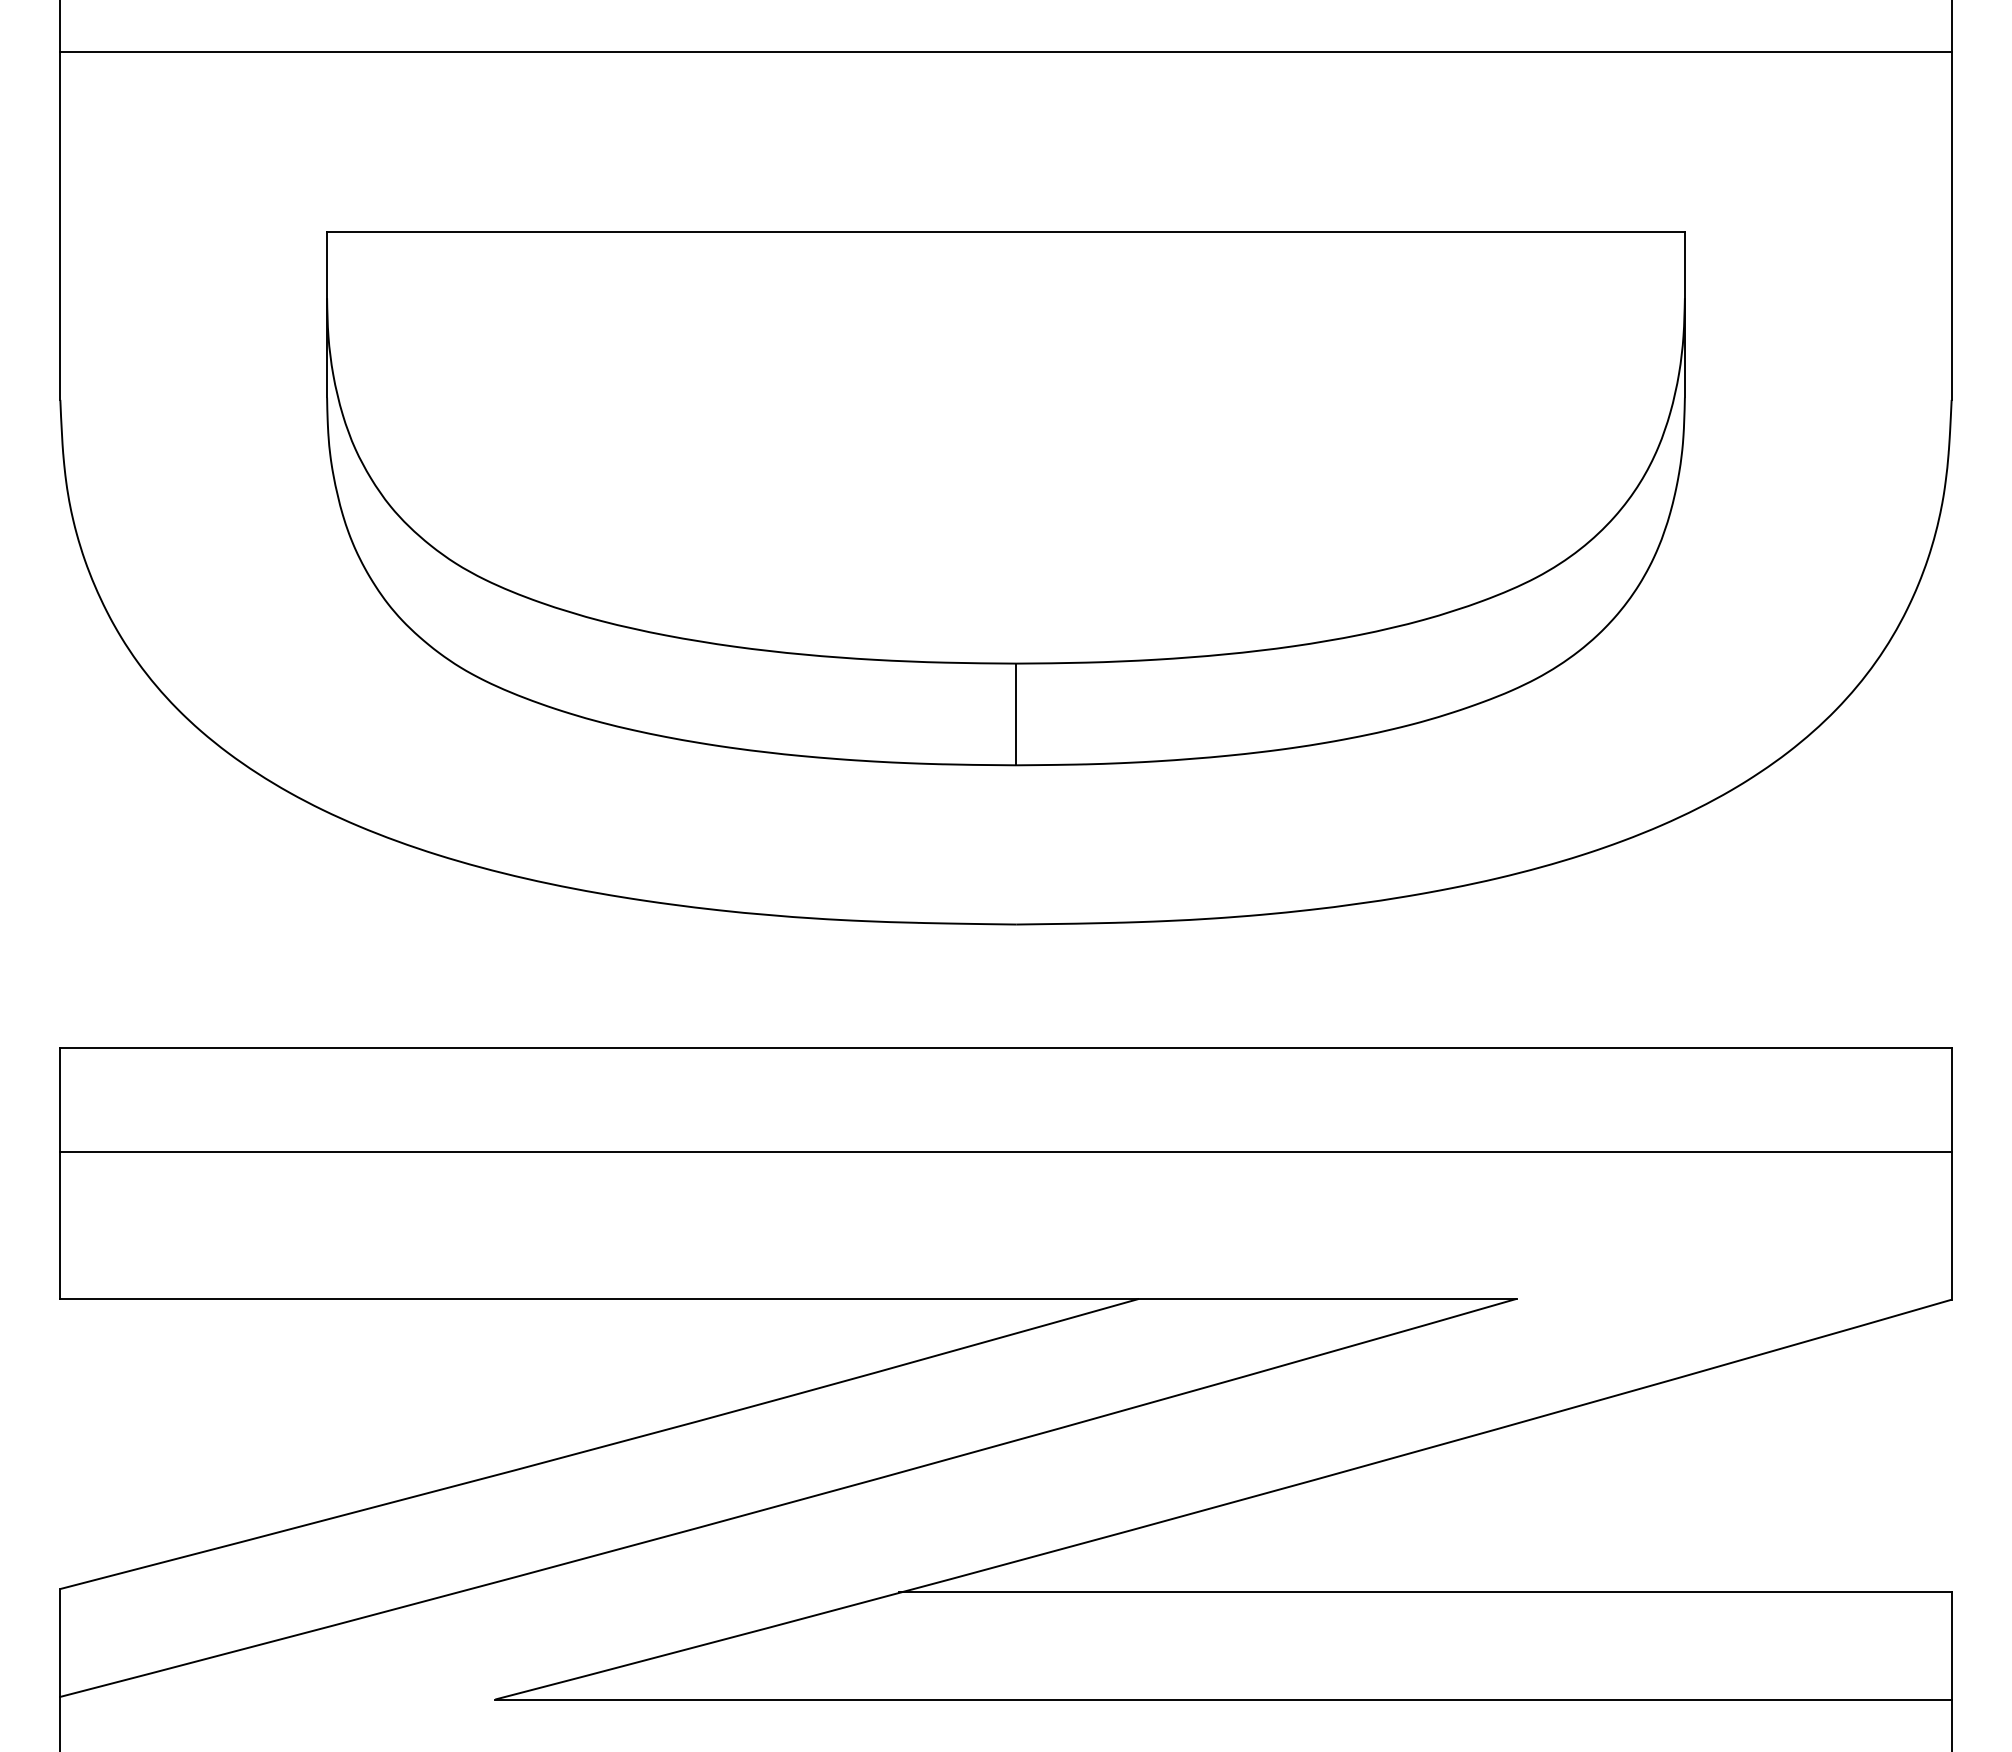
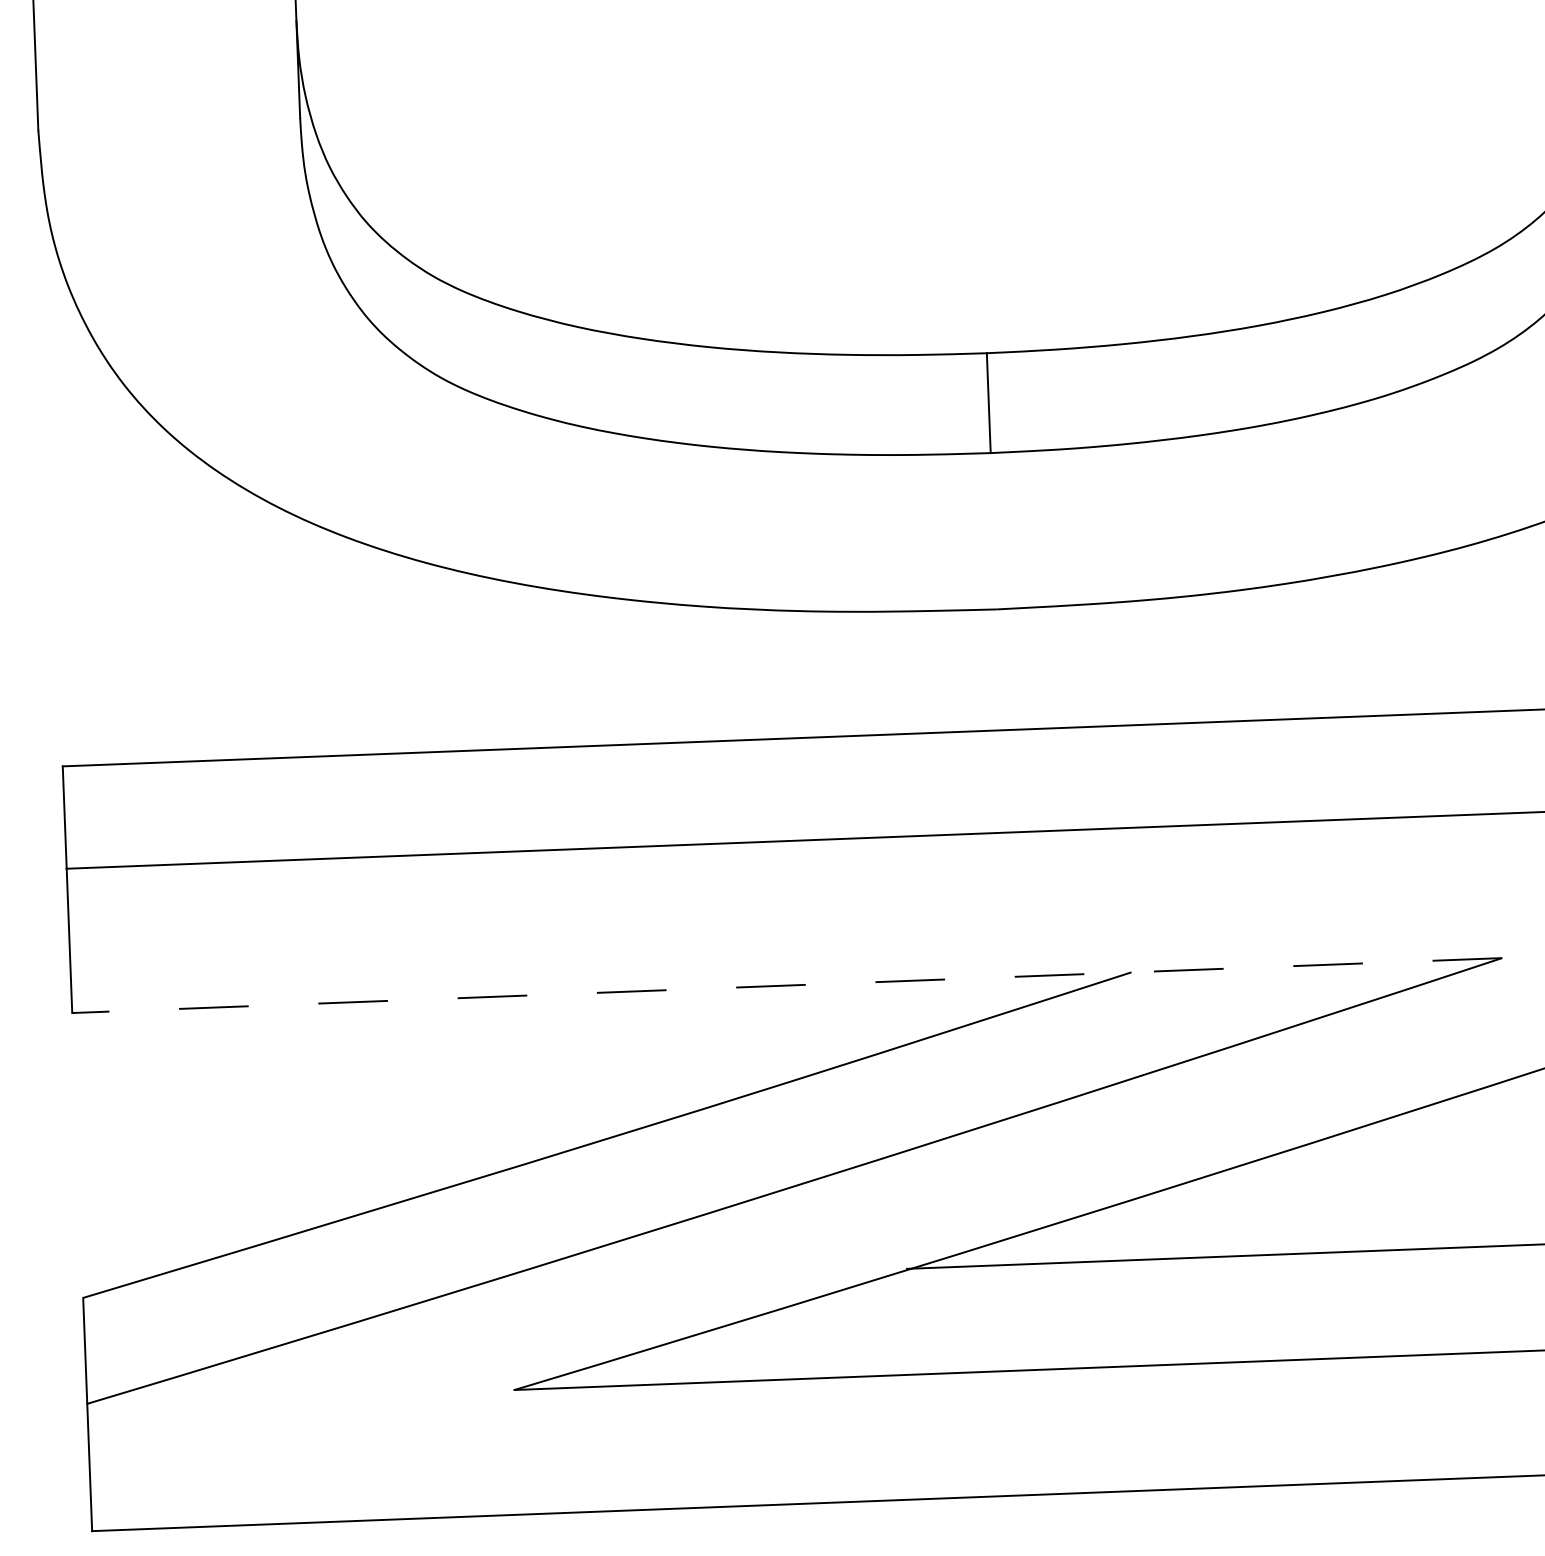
line: (788, 1298) -> (787, 985), solid -> dashed

